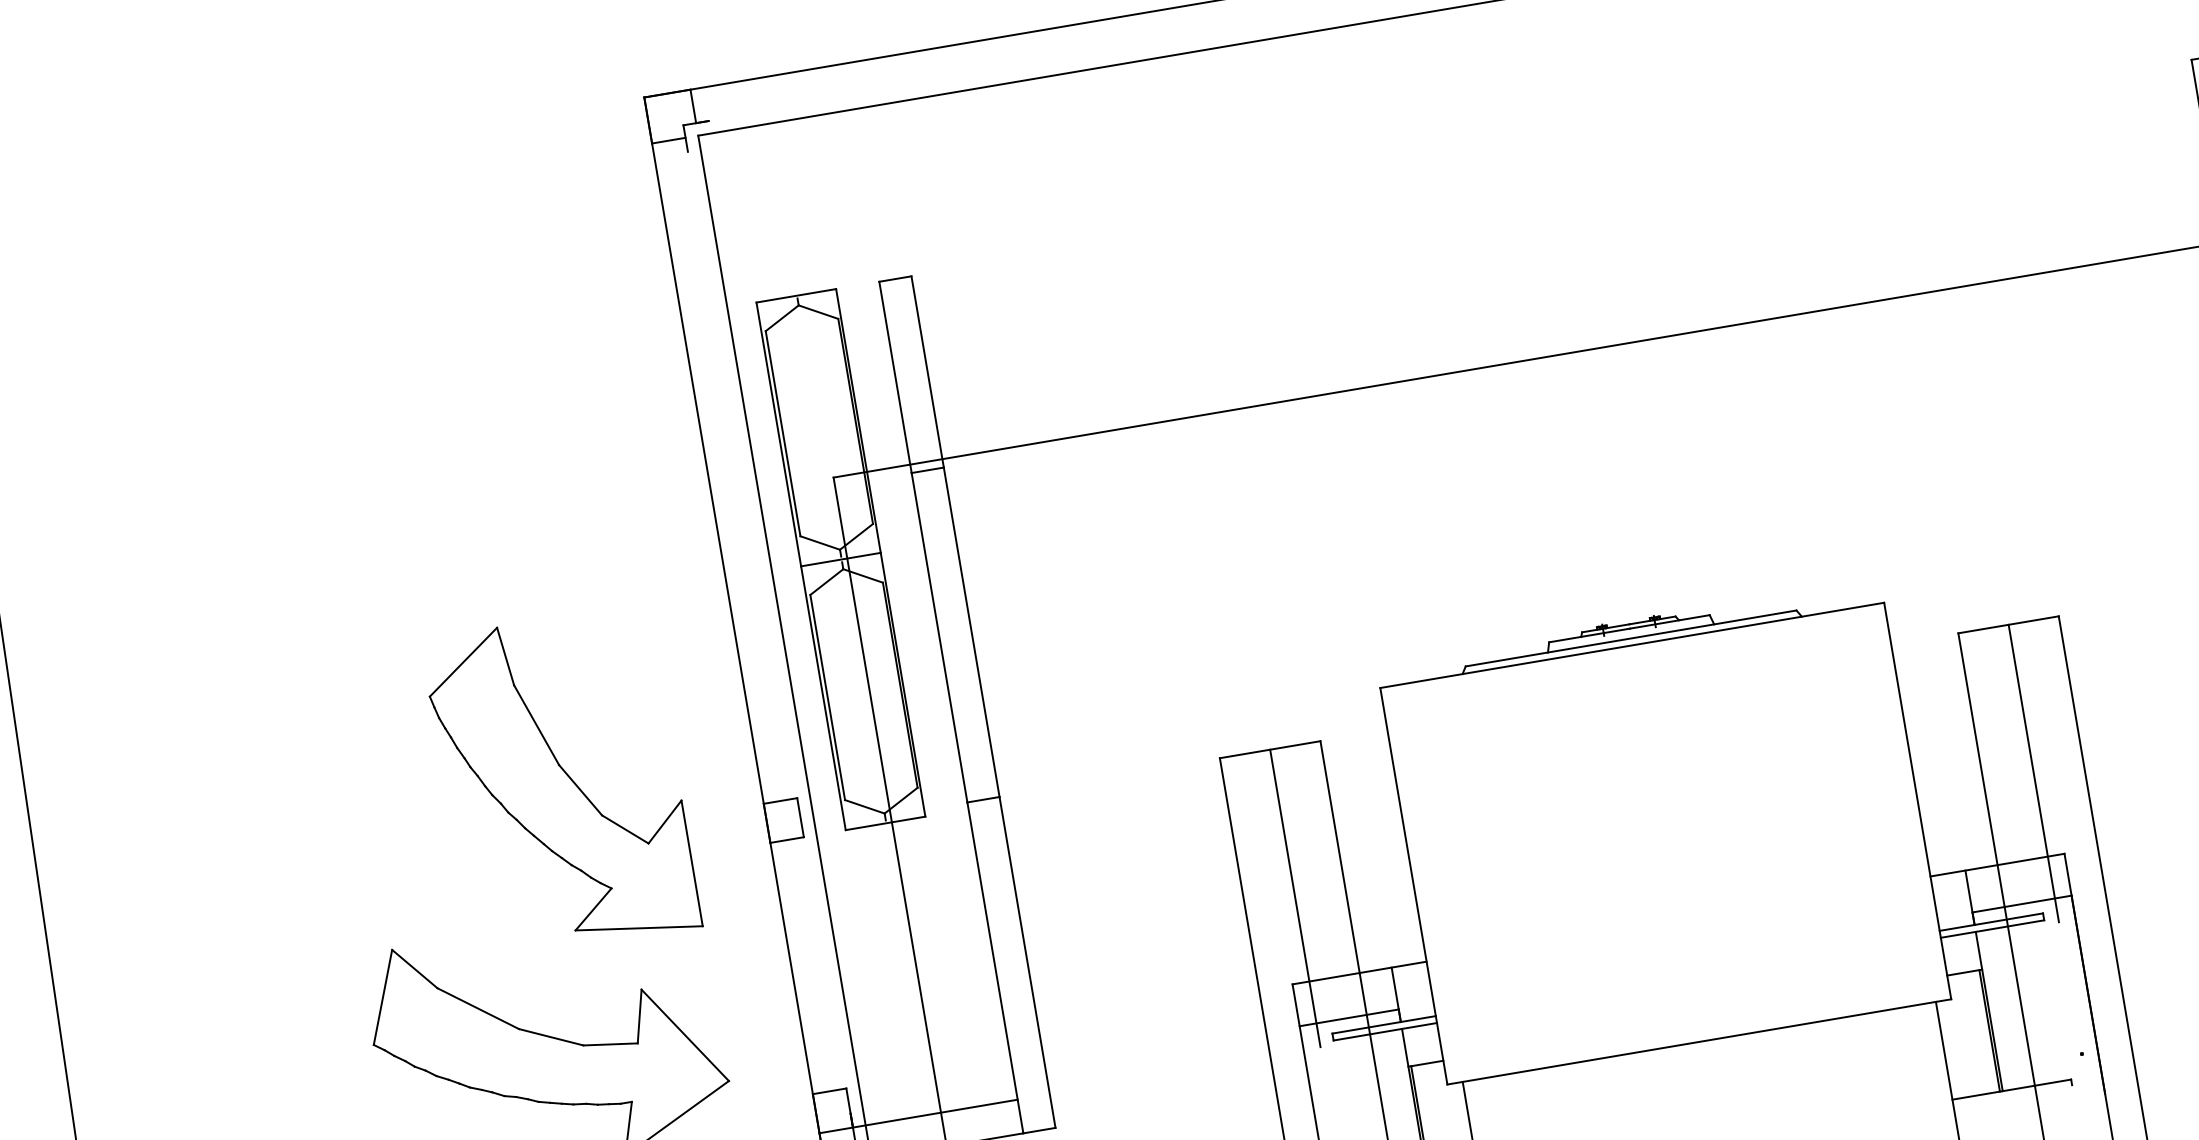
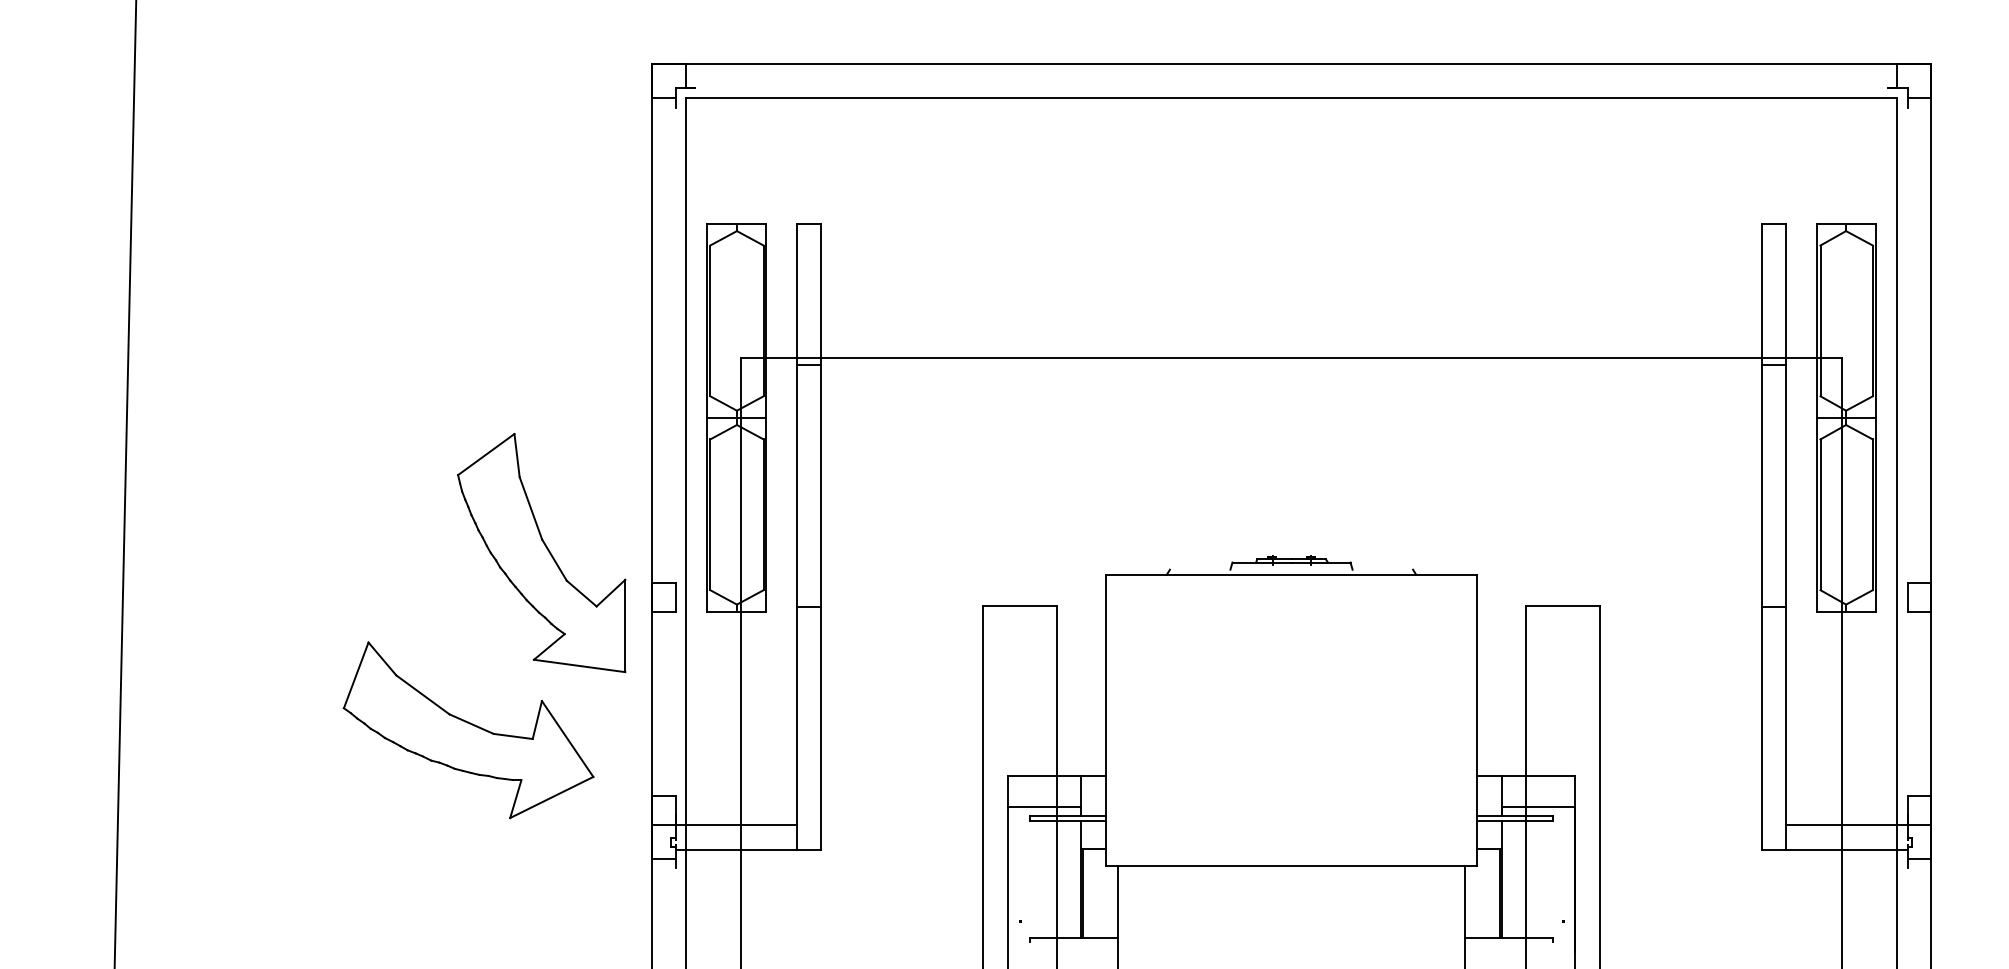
line: (1631, 638) -> (1291, 569), removed
line: (2033, 773) -> (1562, 714), removed
part: (561, 784) -> (541, 553), moved
line: (1295, 897) -> (1020, 714), removed

